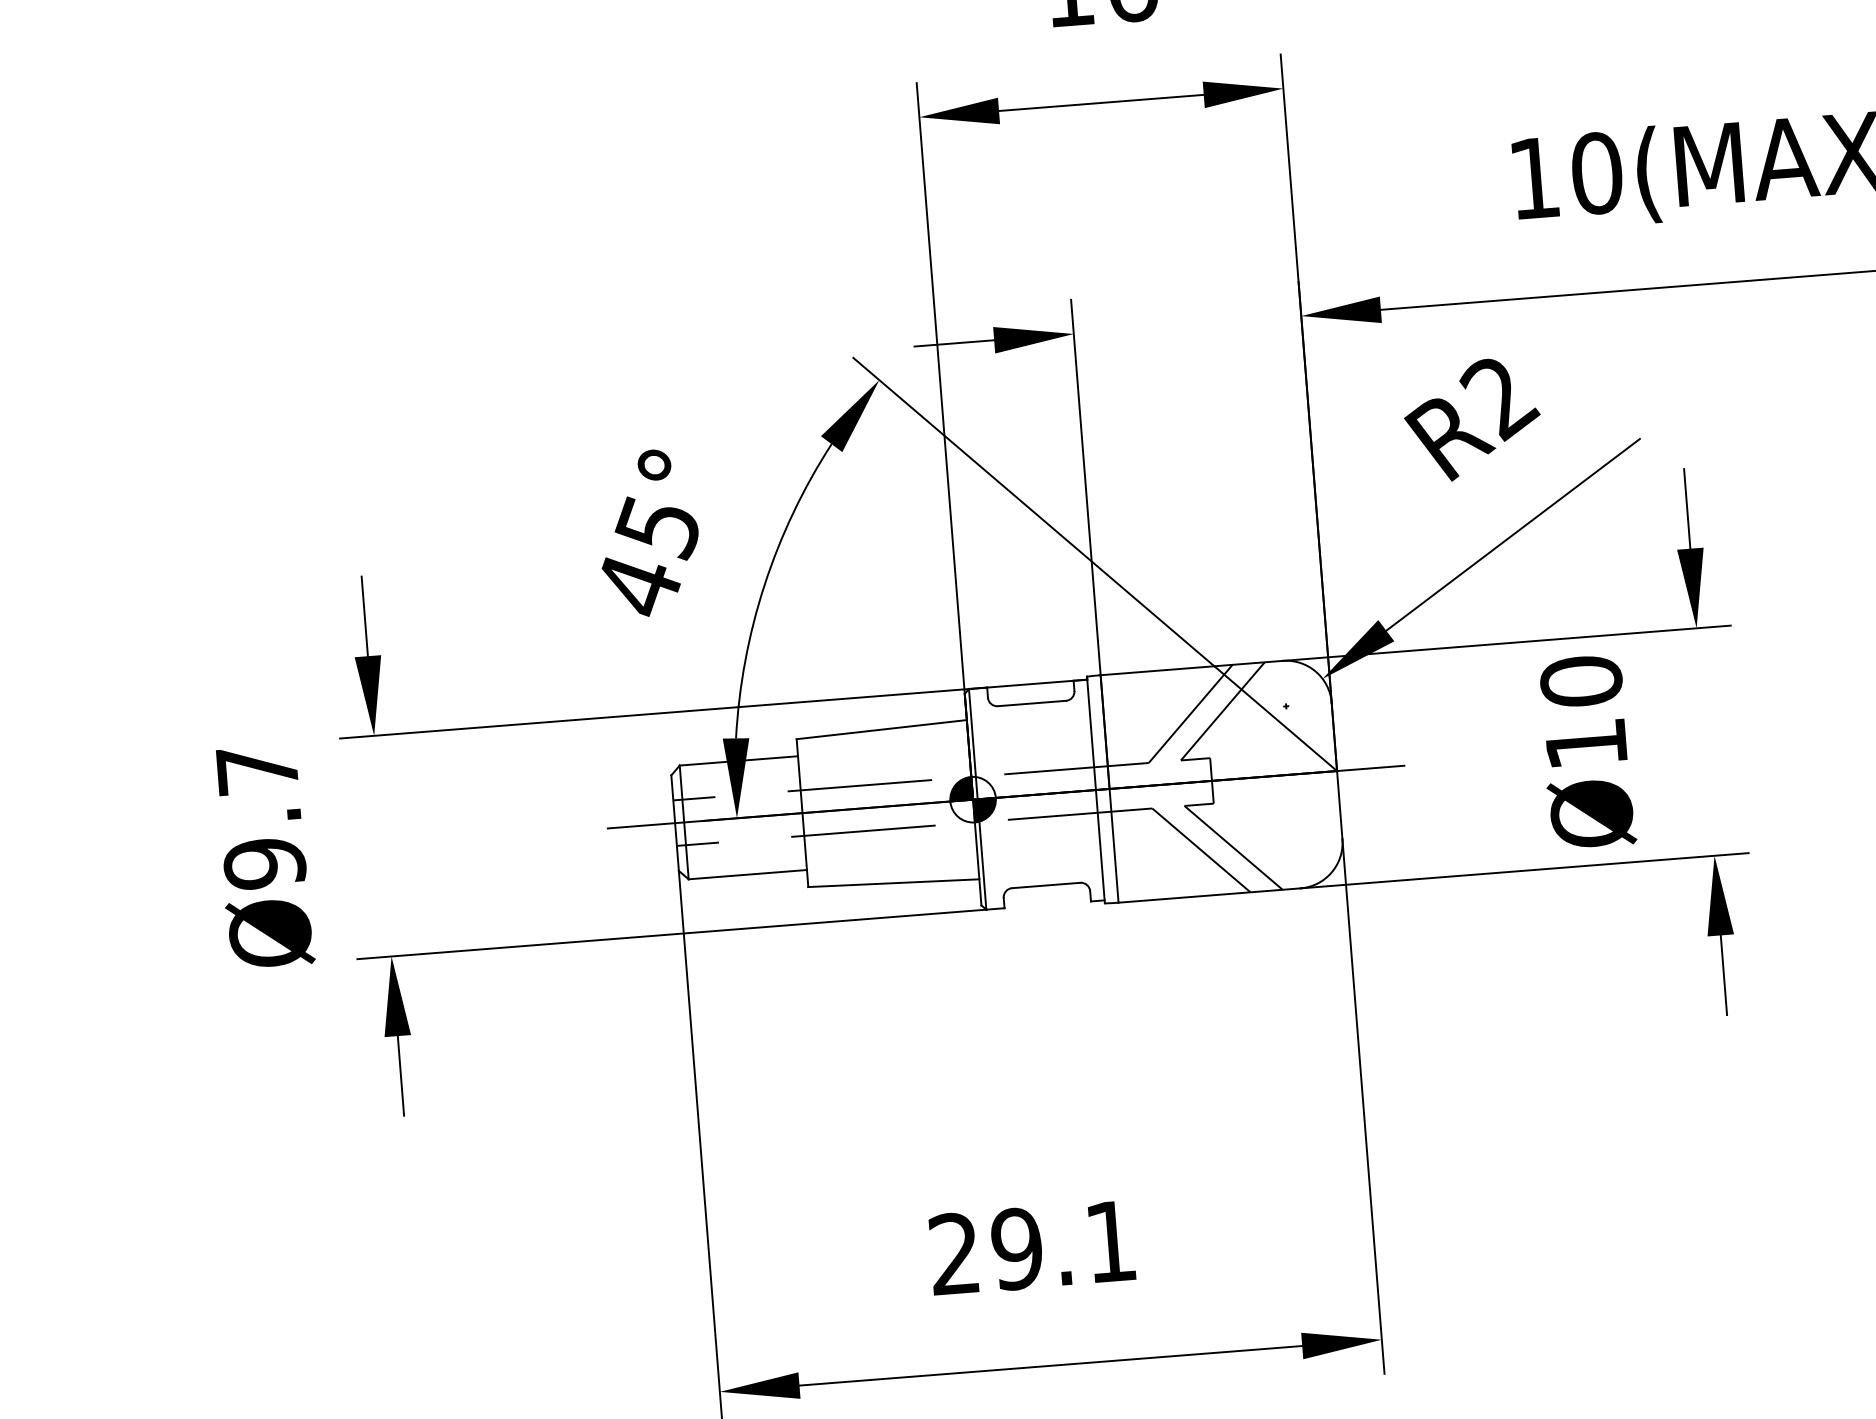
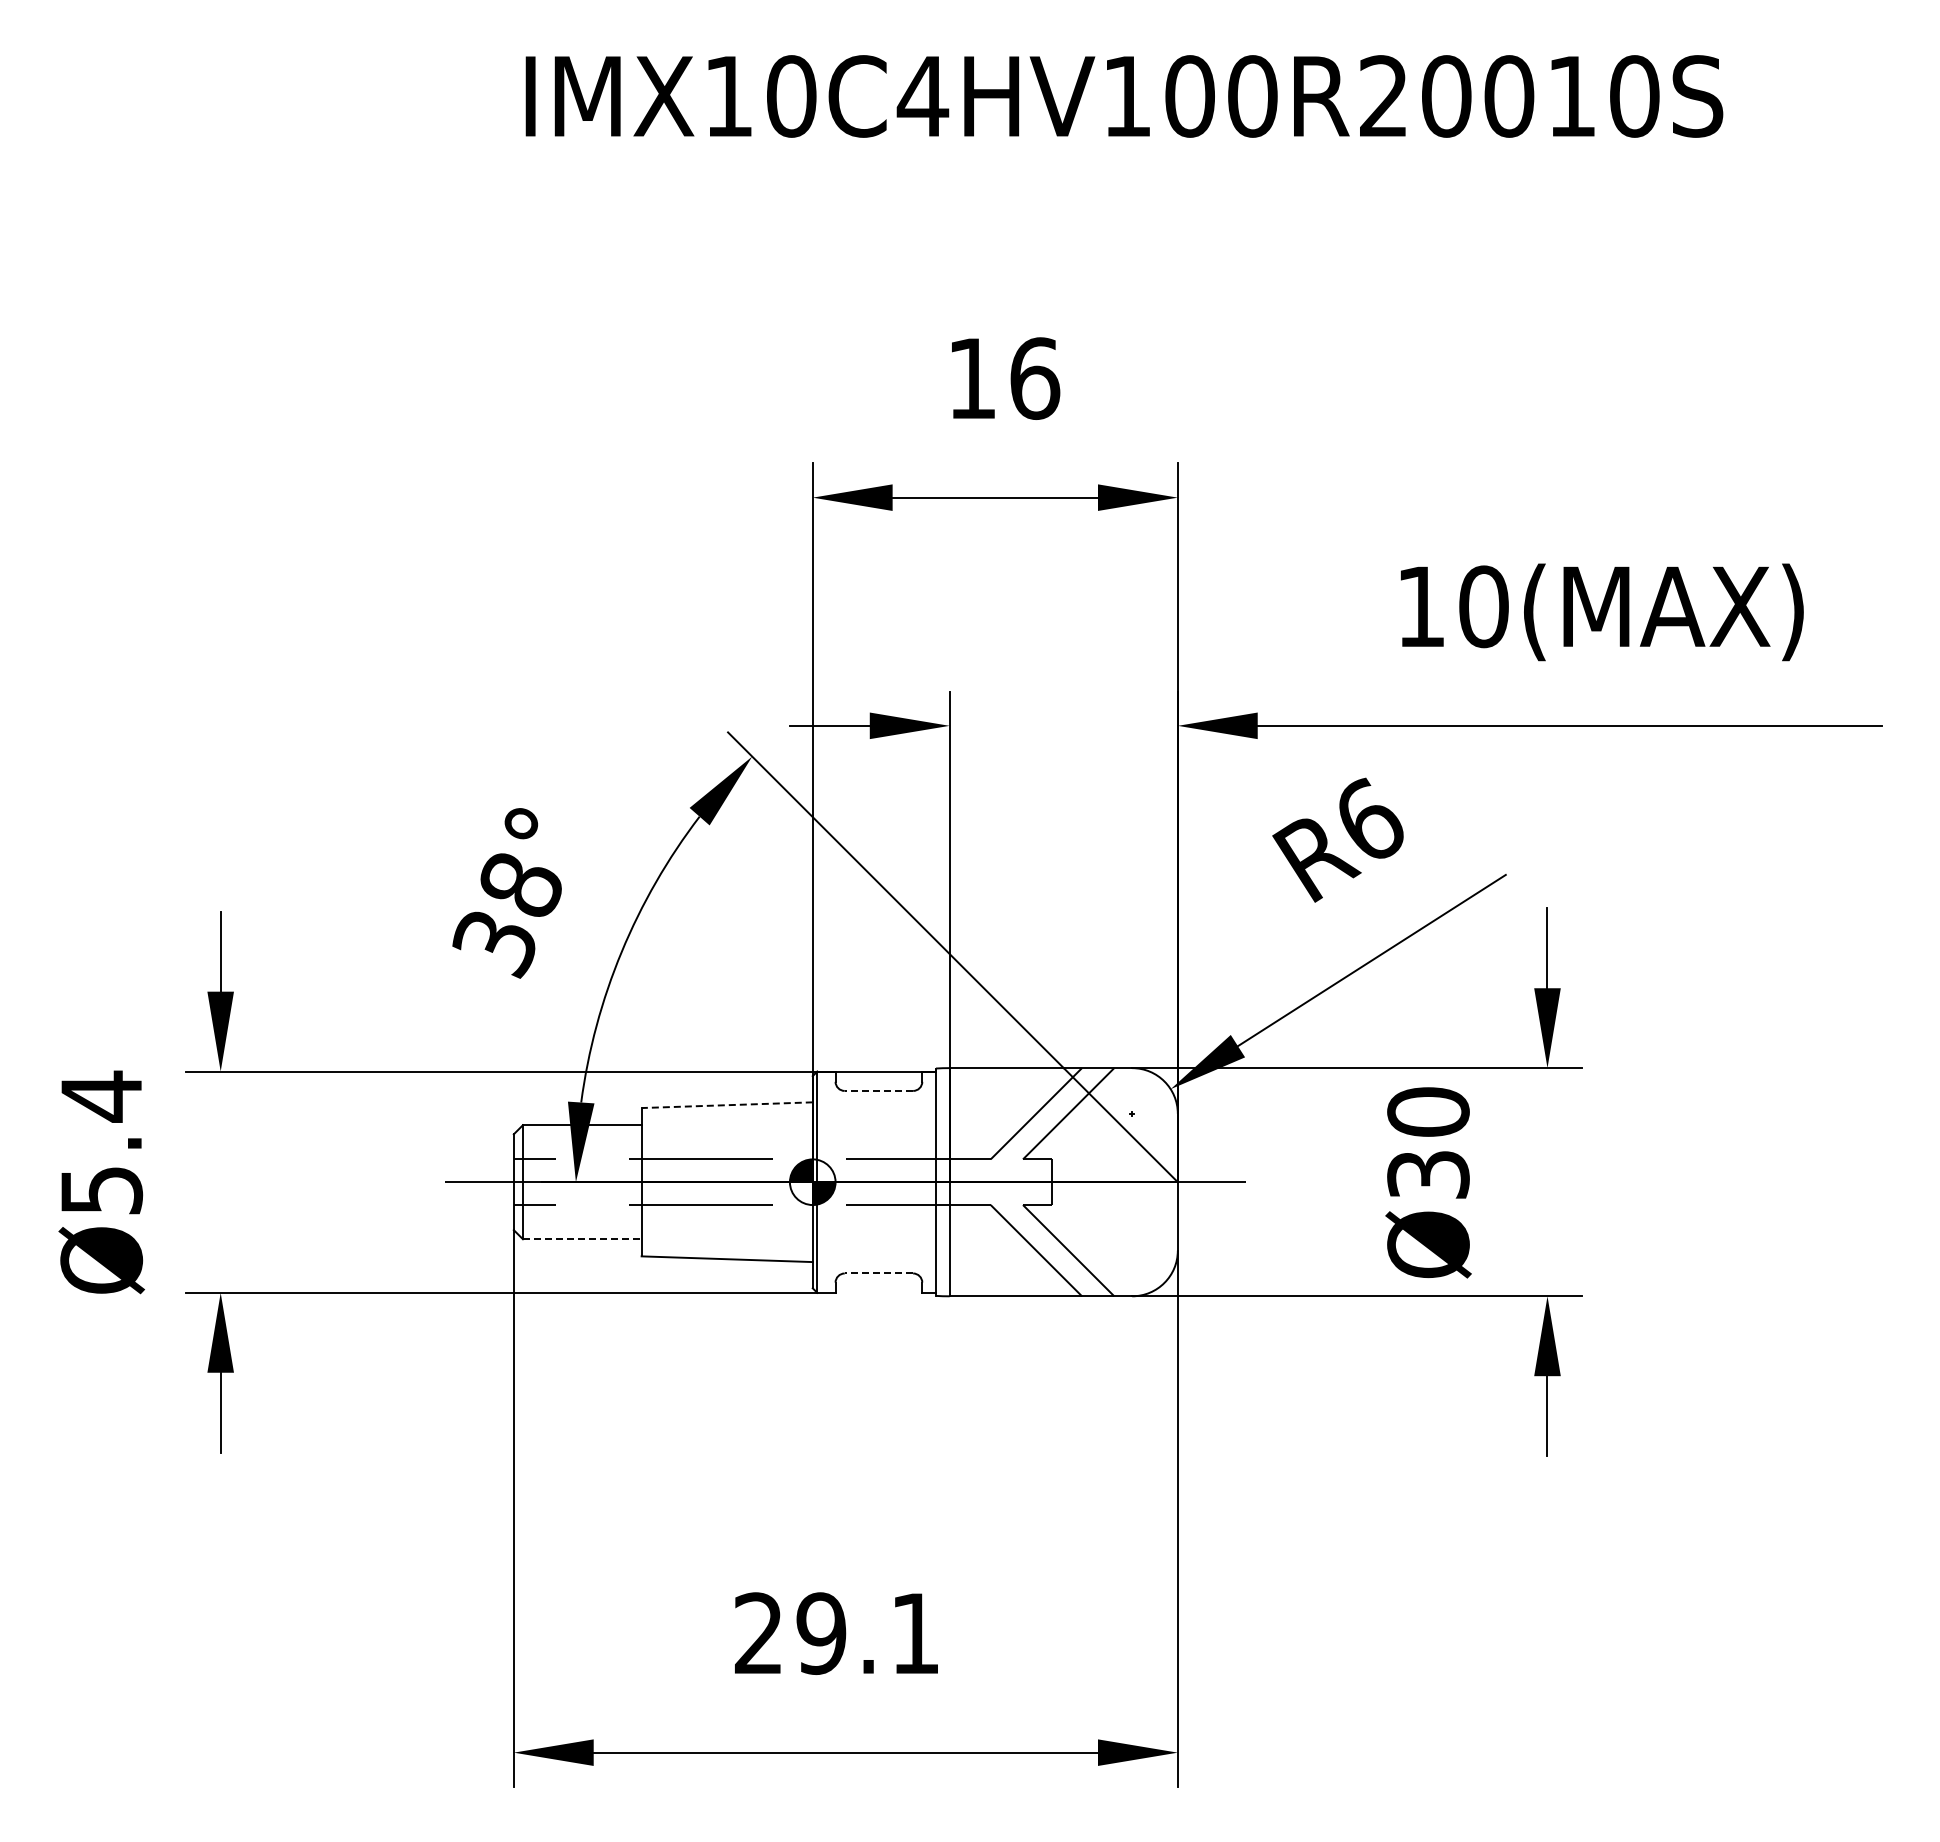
text: (1499, 397) -> (1369, 822), R2 -> R6
text: (646, 557) -> (506, 915), 45° -> 38°
line: (1031, 703) -> (878, 1090), solid -> dashed
line: (882, 729) -> (727, 1105), solid -> dashed
text: (1586, 743) -> (1428, 1174), Ø10 -> Ø30
text: (260, 815) -> (101, 1142), Ø9.7 -> Ø5.4
line: (748, 874) -> (582, 1239), solid -> dashed
line: (1045, 885) -> (878, 1273), solid -> dashed

